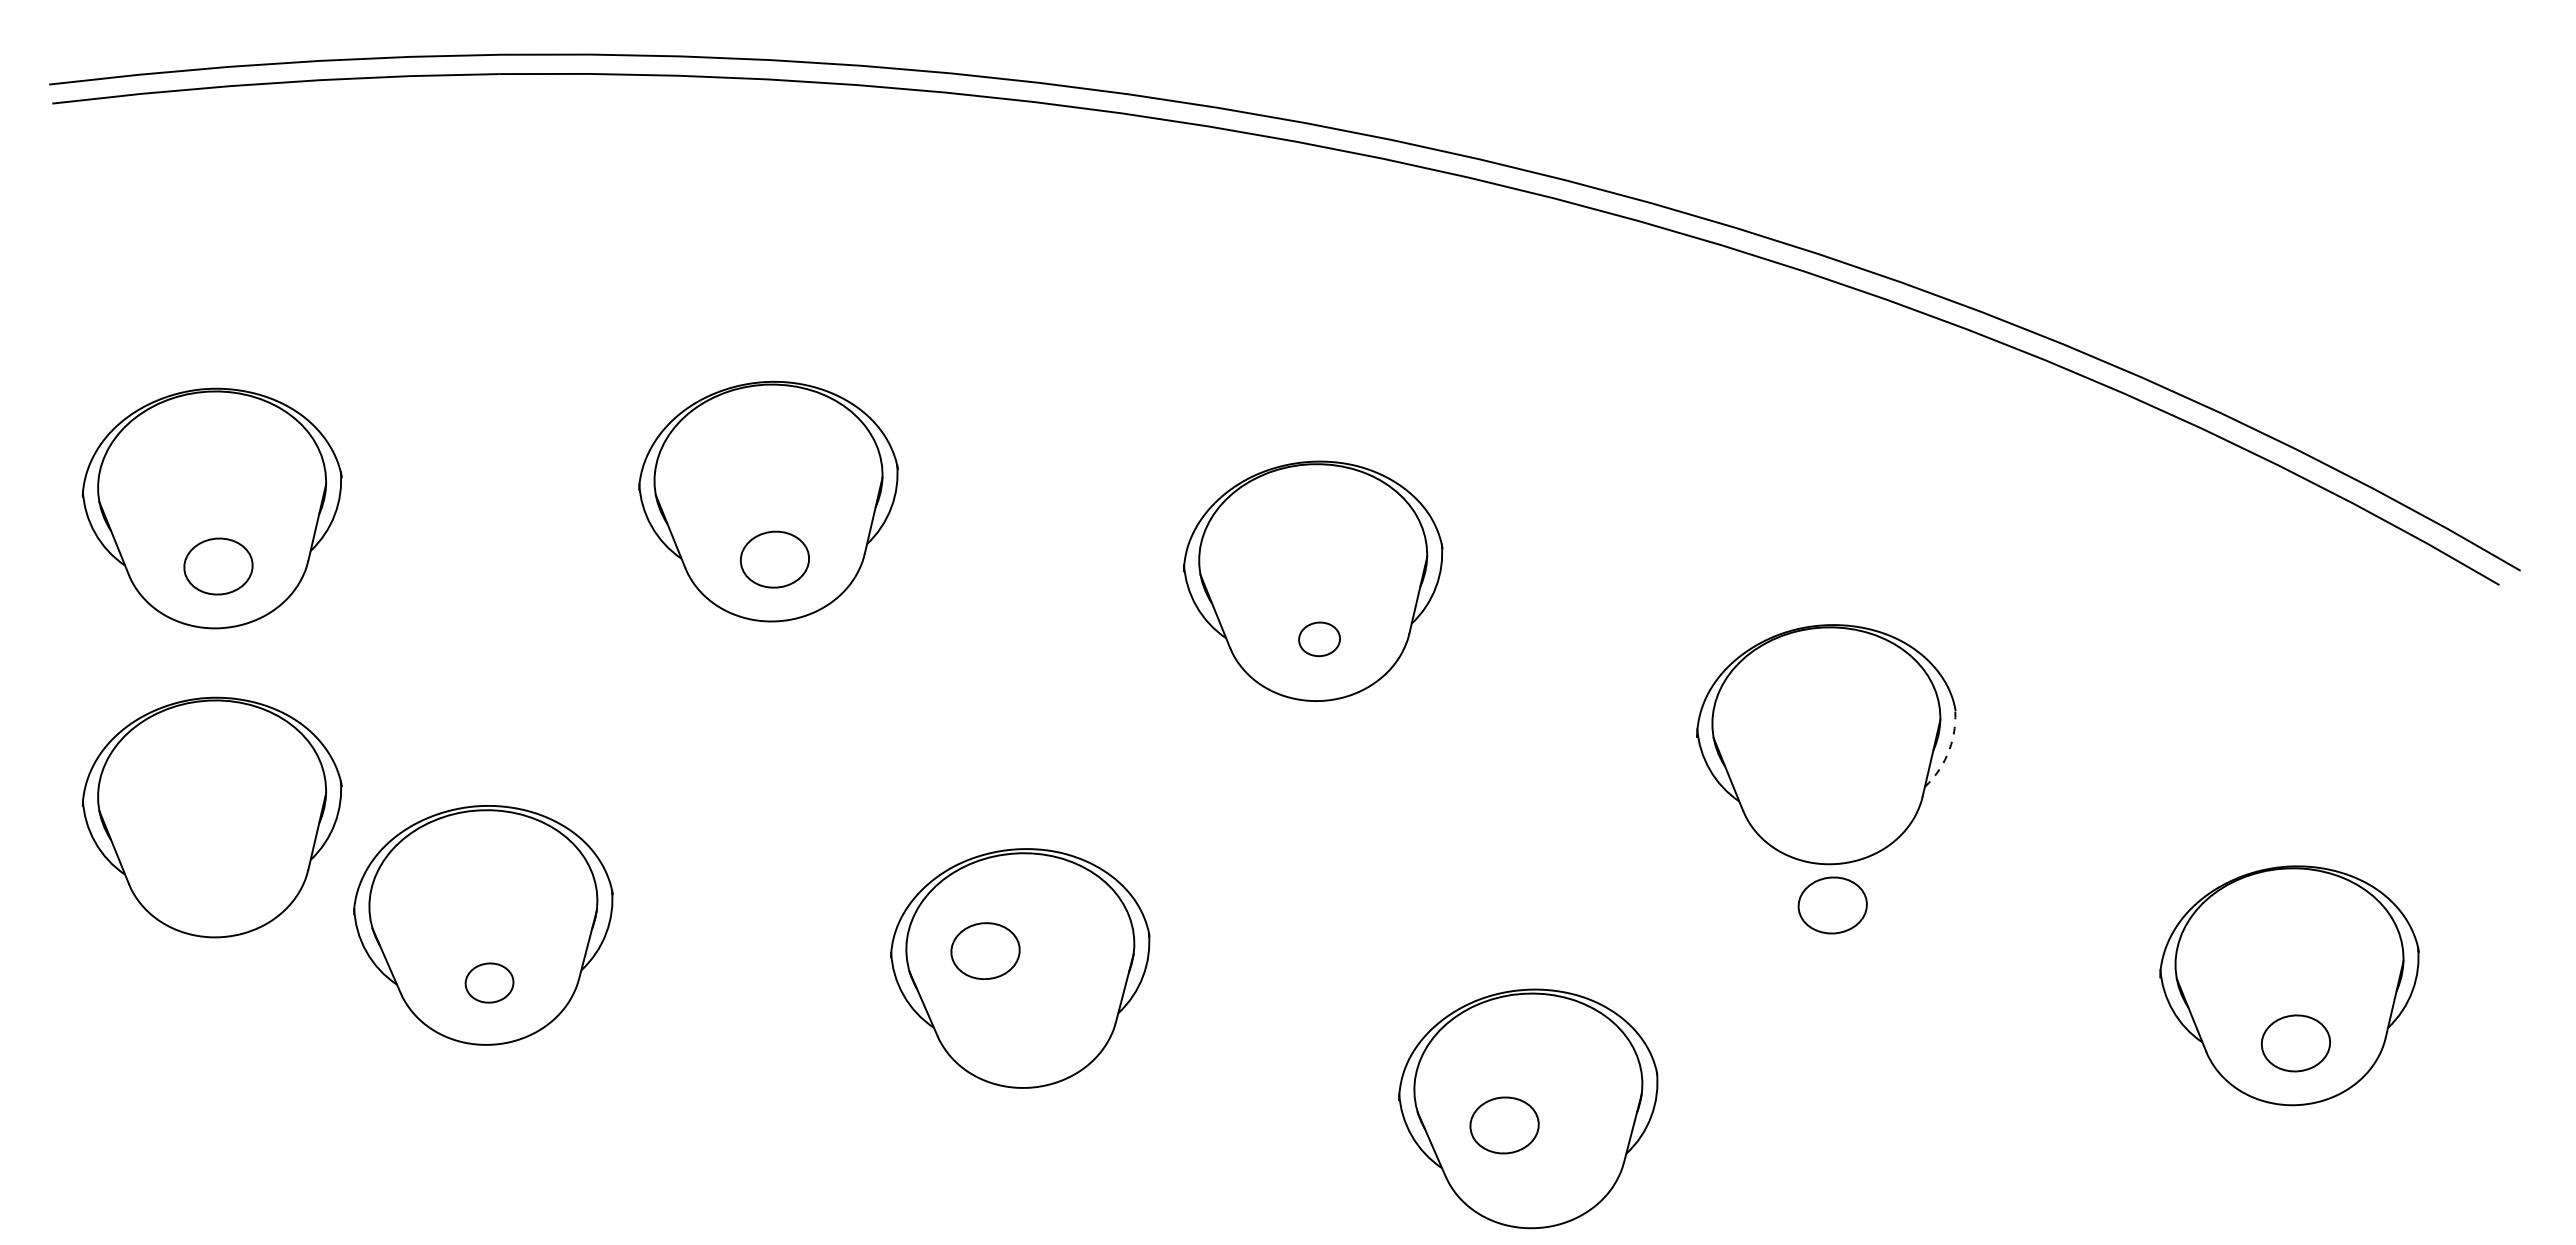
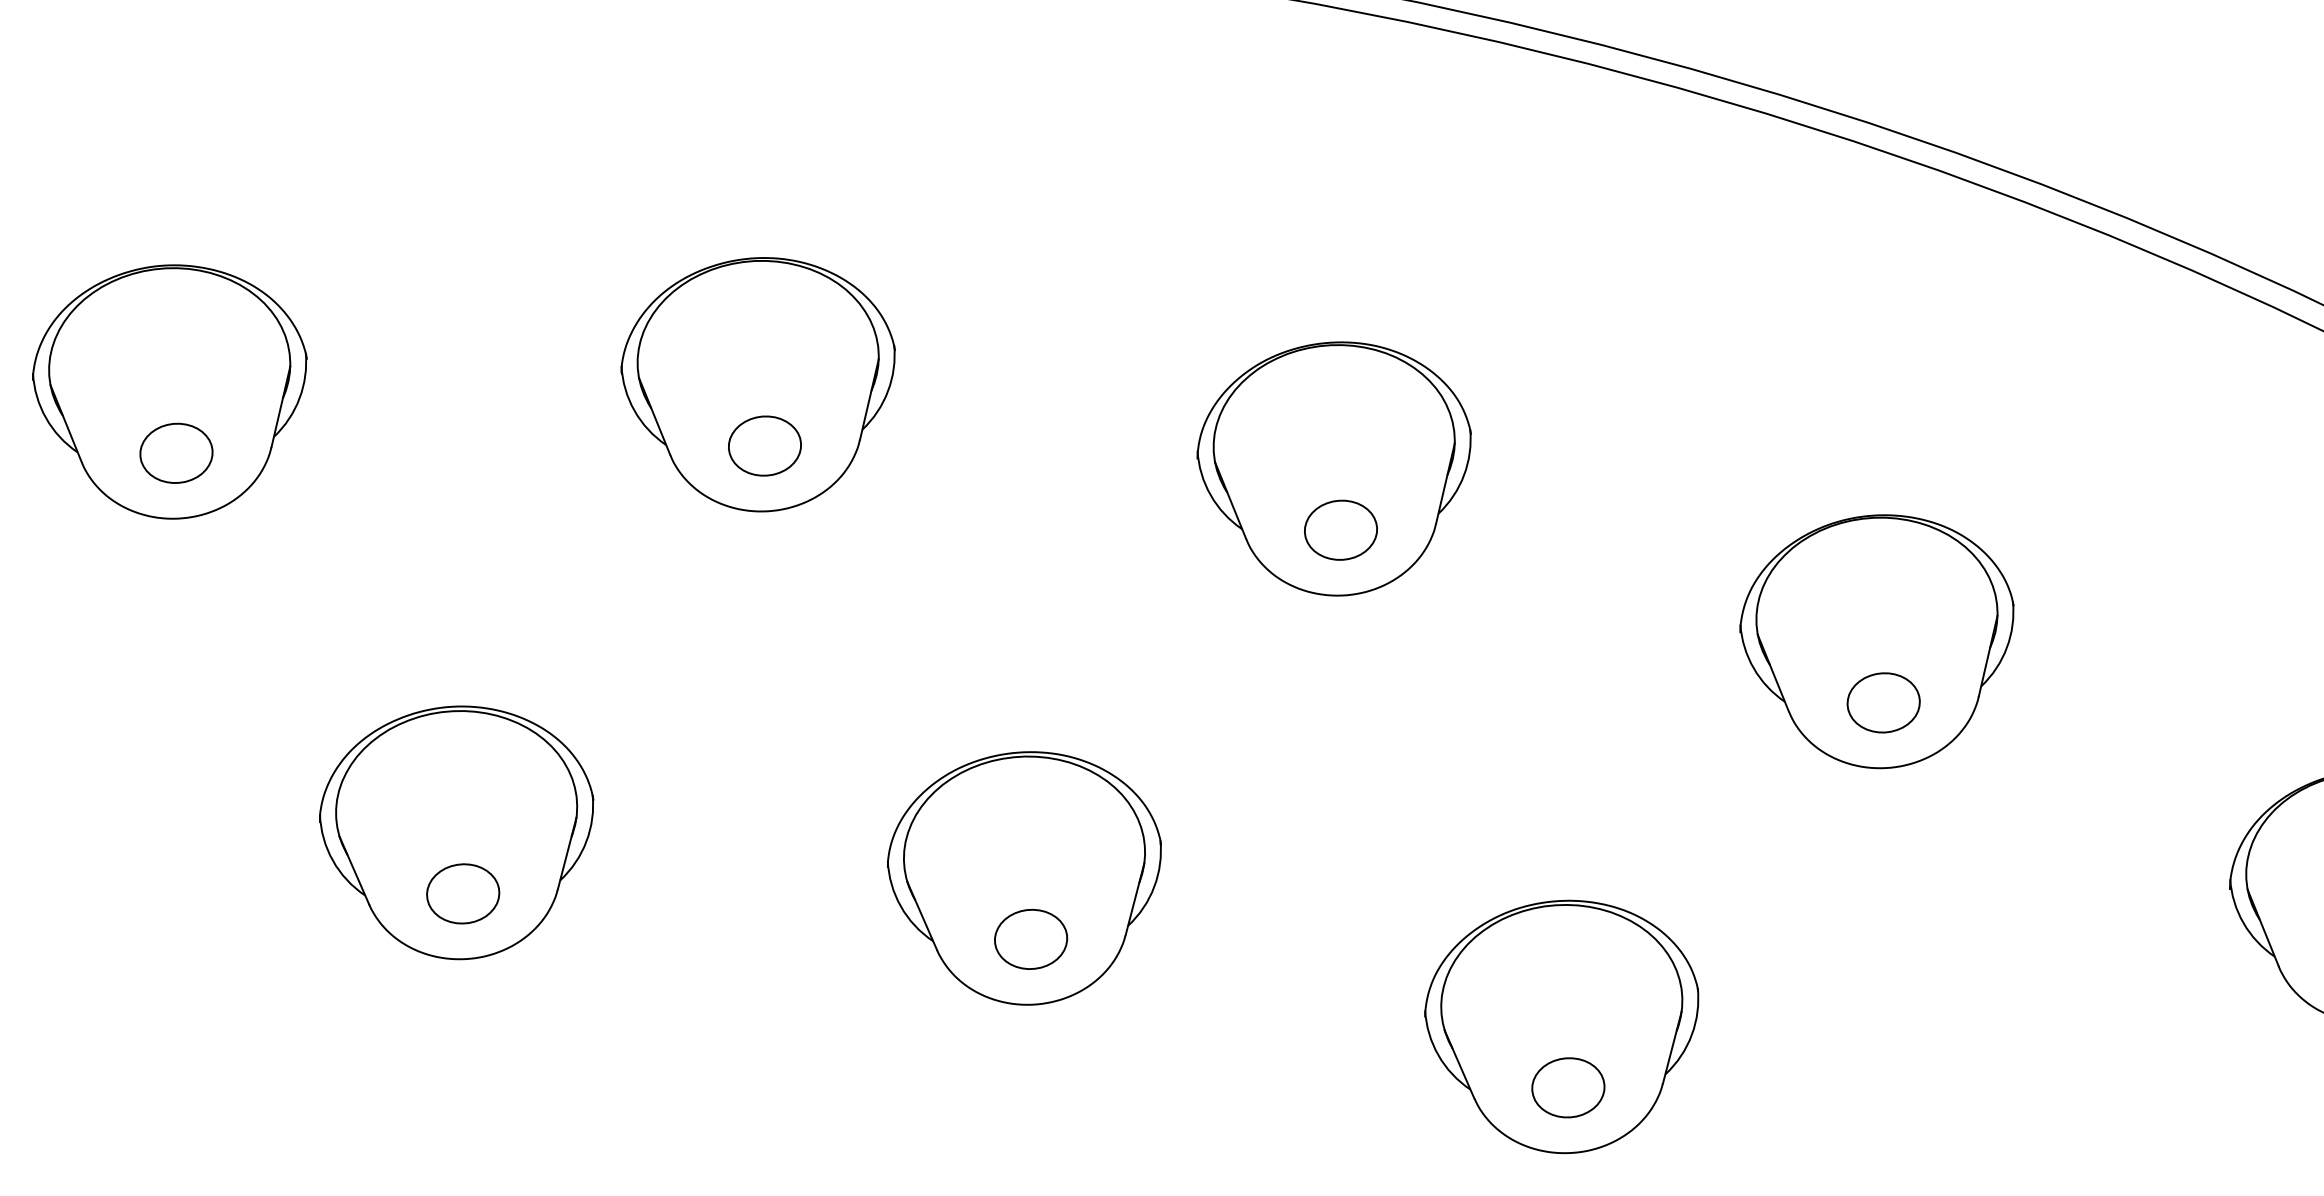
part: (1319, 639) -> (1340, 530), size x1.67
arc: (1949, 750) -> (2007, 647), dashed -> solid
part: (211, 817) -> (169, 718), removed
part: (1832, 905) -> (1883, 702), moved
part: (985, 951) -> (1031, 939), moved
part: (489, 982) -> (463, 893), size x1.43
part: (1504, 1125) -> (1568, 1087), moved

